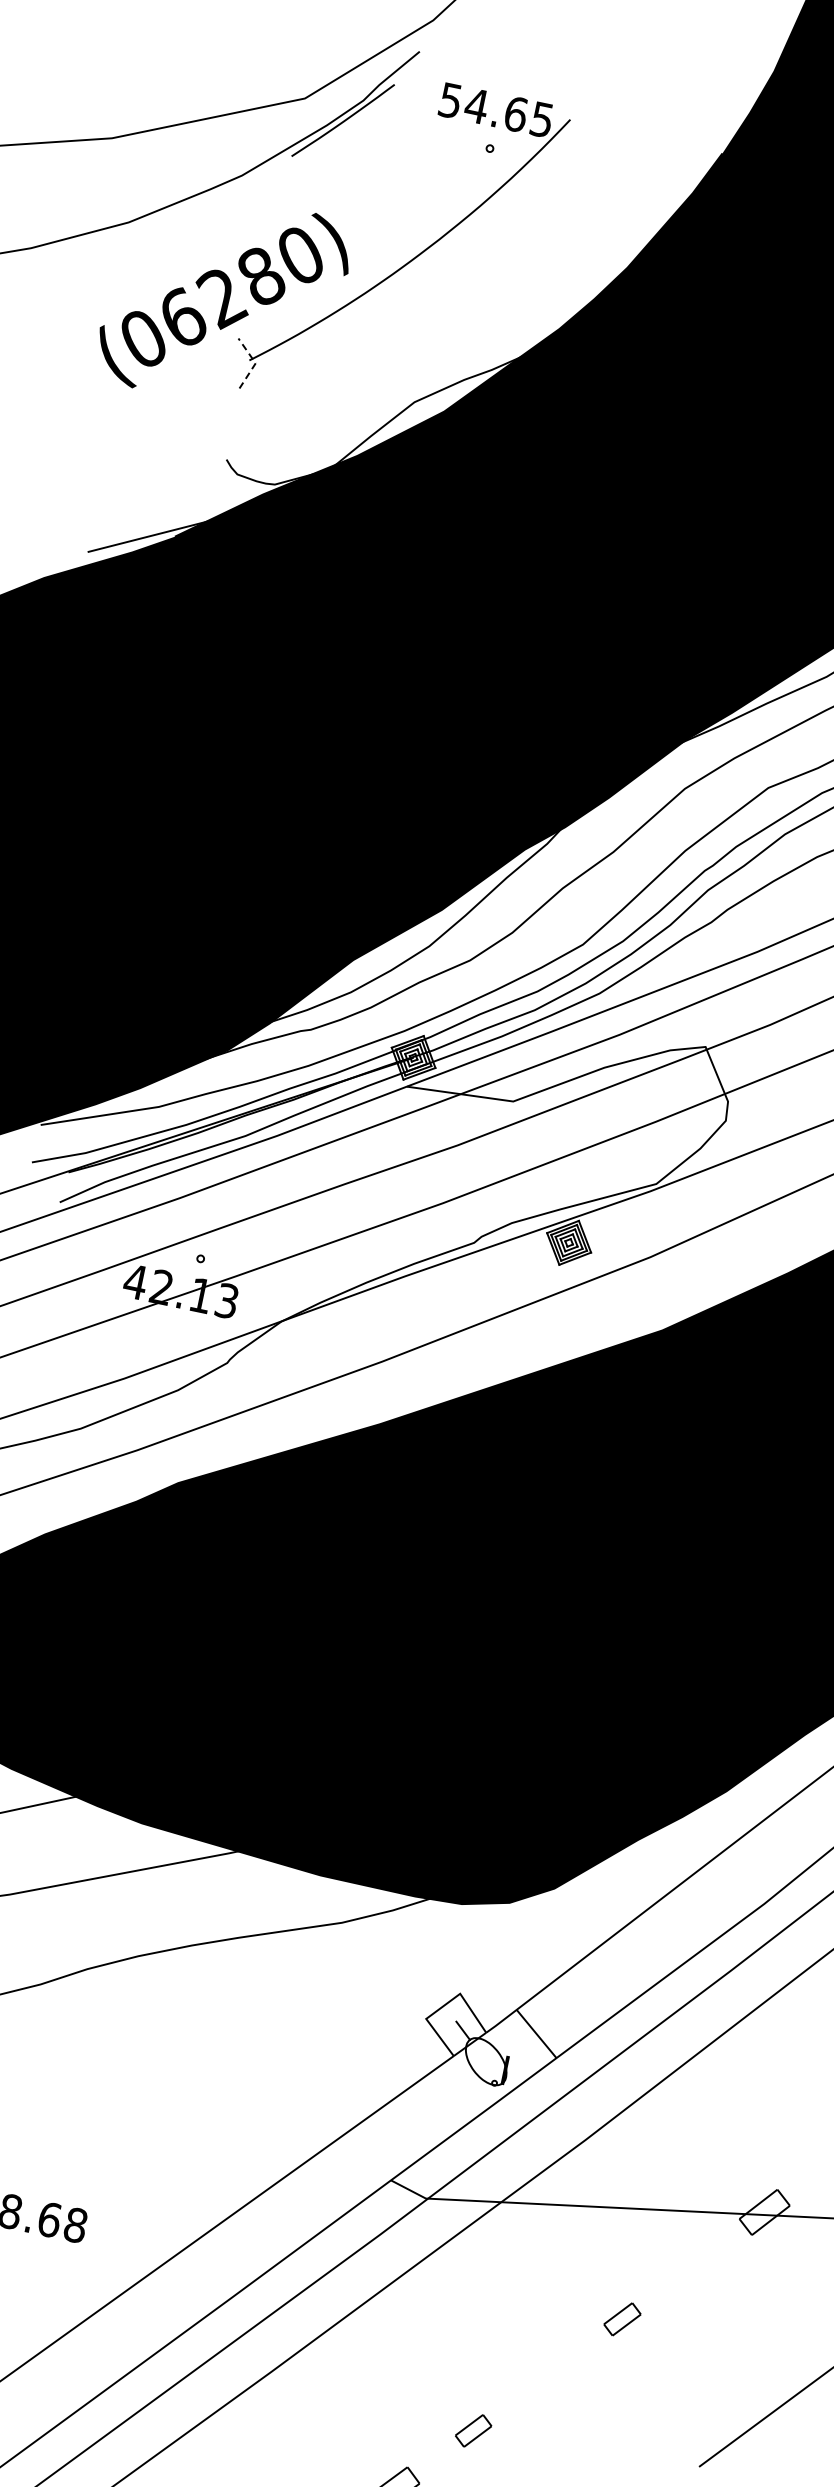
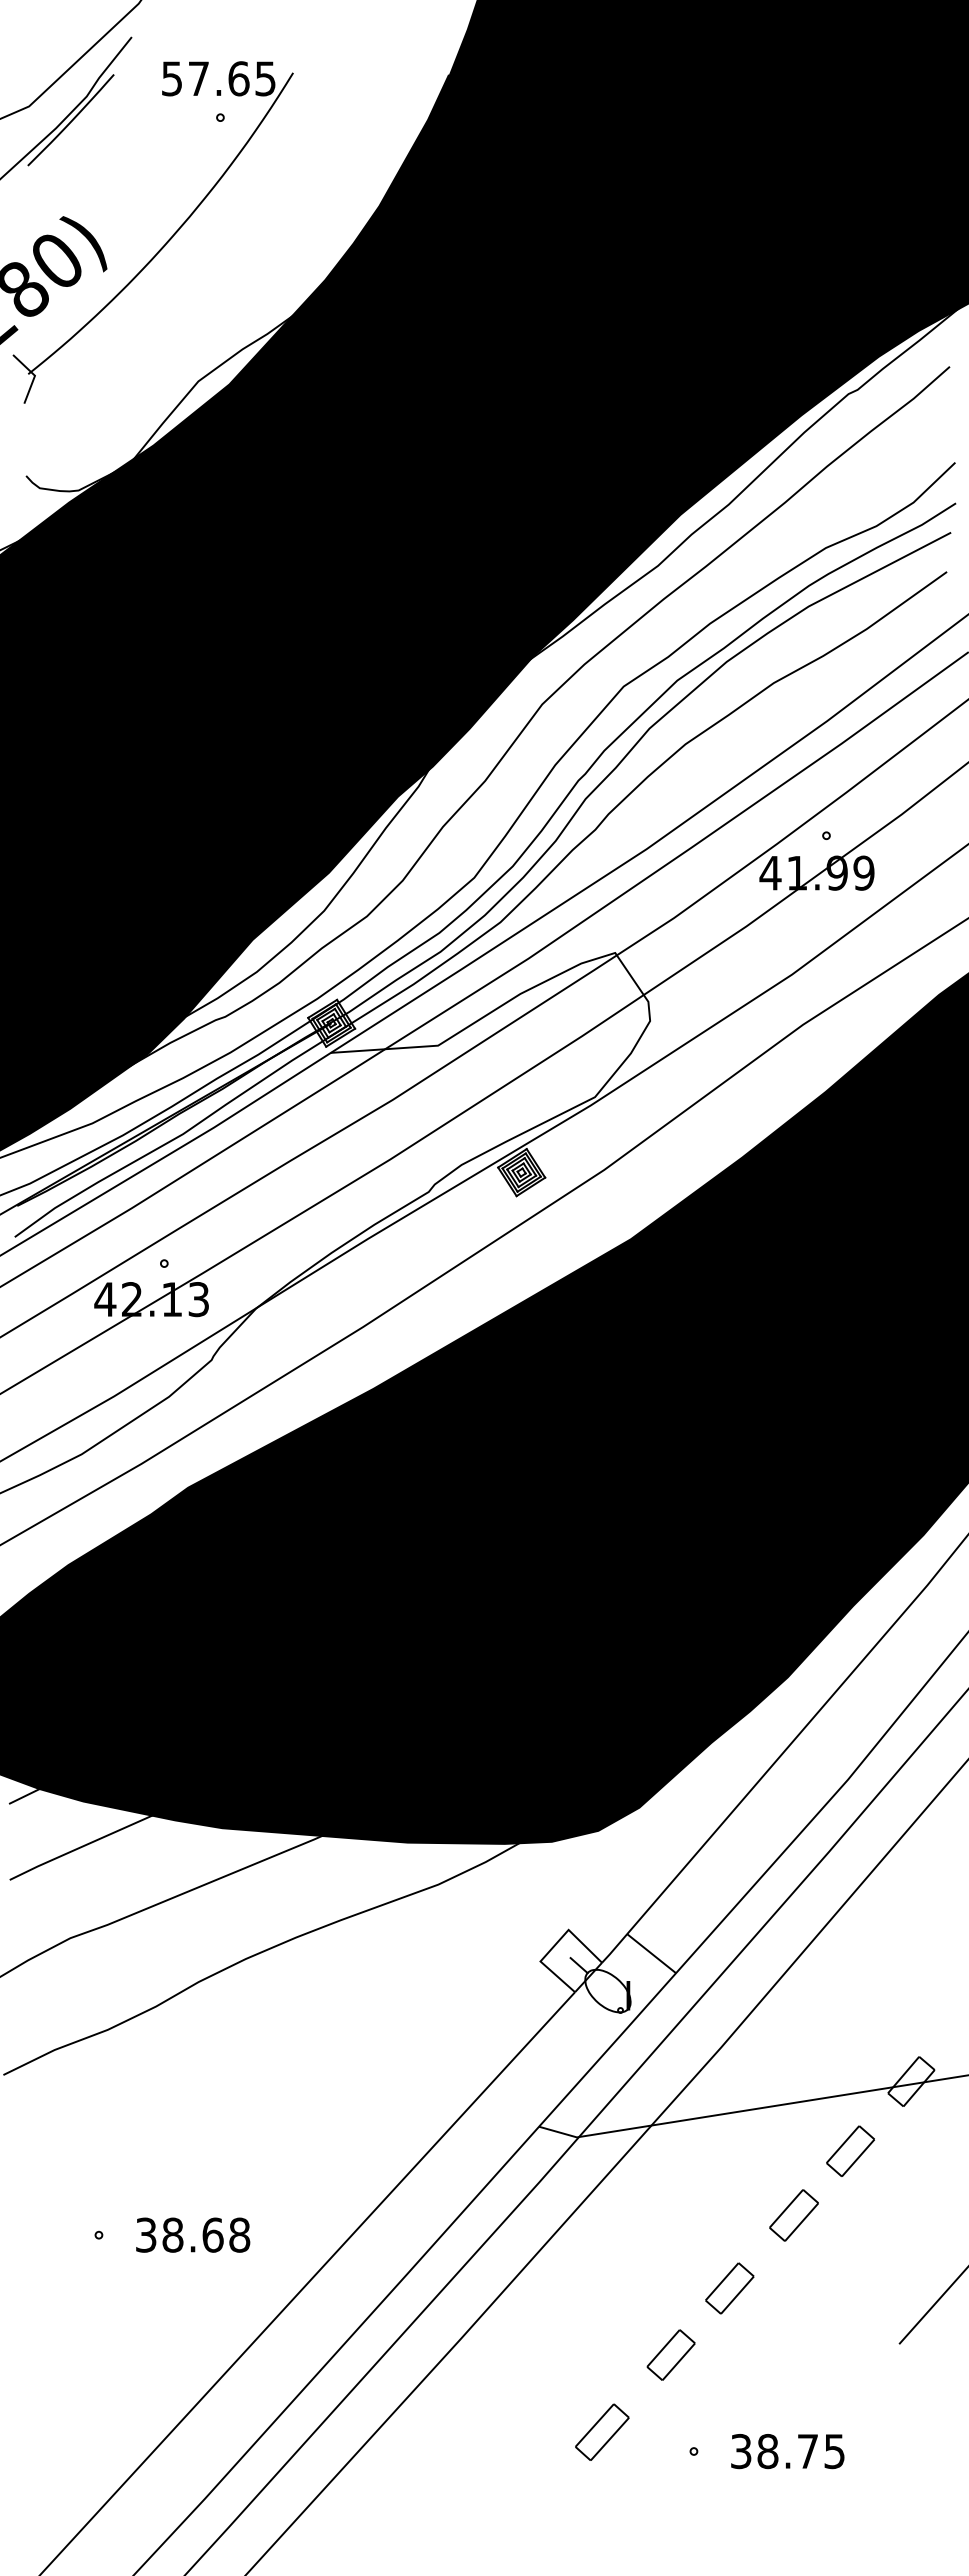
text: (476, 105) -> (198, 78), 54.65 -> 57.65
line: (256, 363) -> (35, 375), dashed -> solid
part: (691, 2267) -> (850, 2150), added
part: (621, 2319) -> (793, 2215), size x1.43
part: (544, 2377) -> (729, 2288), added
part: (473, 2430) -> (670, 2354), size x1.43

